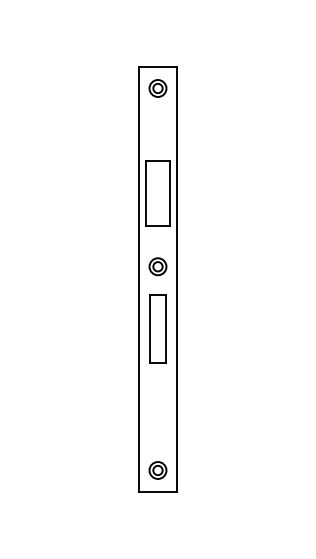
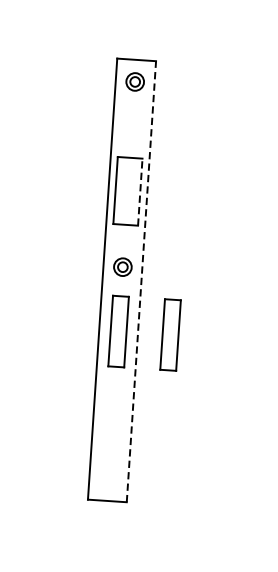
line: (169, 193) -> (139, 191), solid -> dashed
line: (176, 279) -> (141, 281), solid -> dashed
part: (207, 328) -> (170, 334), added
part: (157, 470) -> (108, 478), removed

